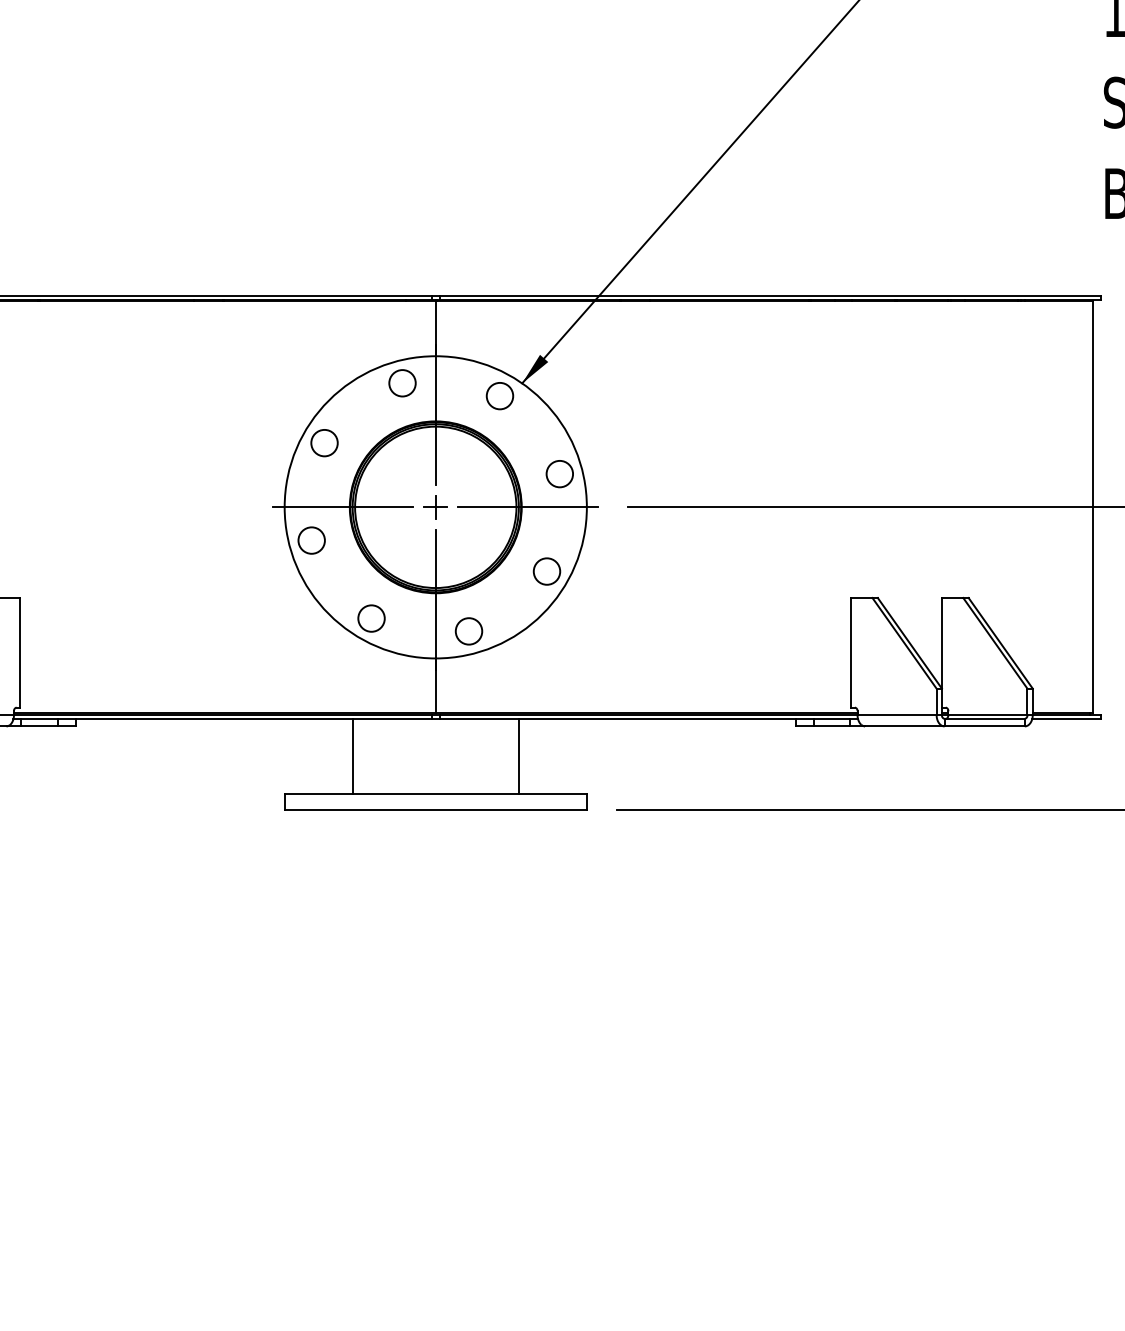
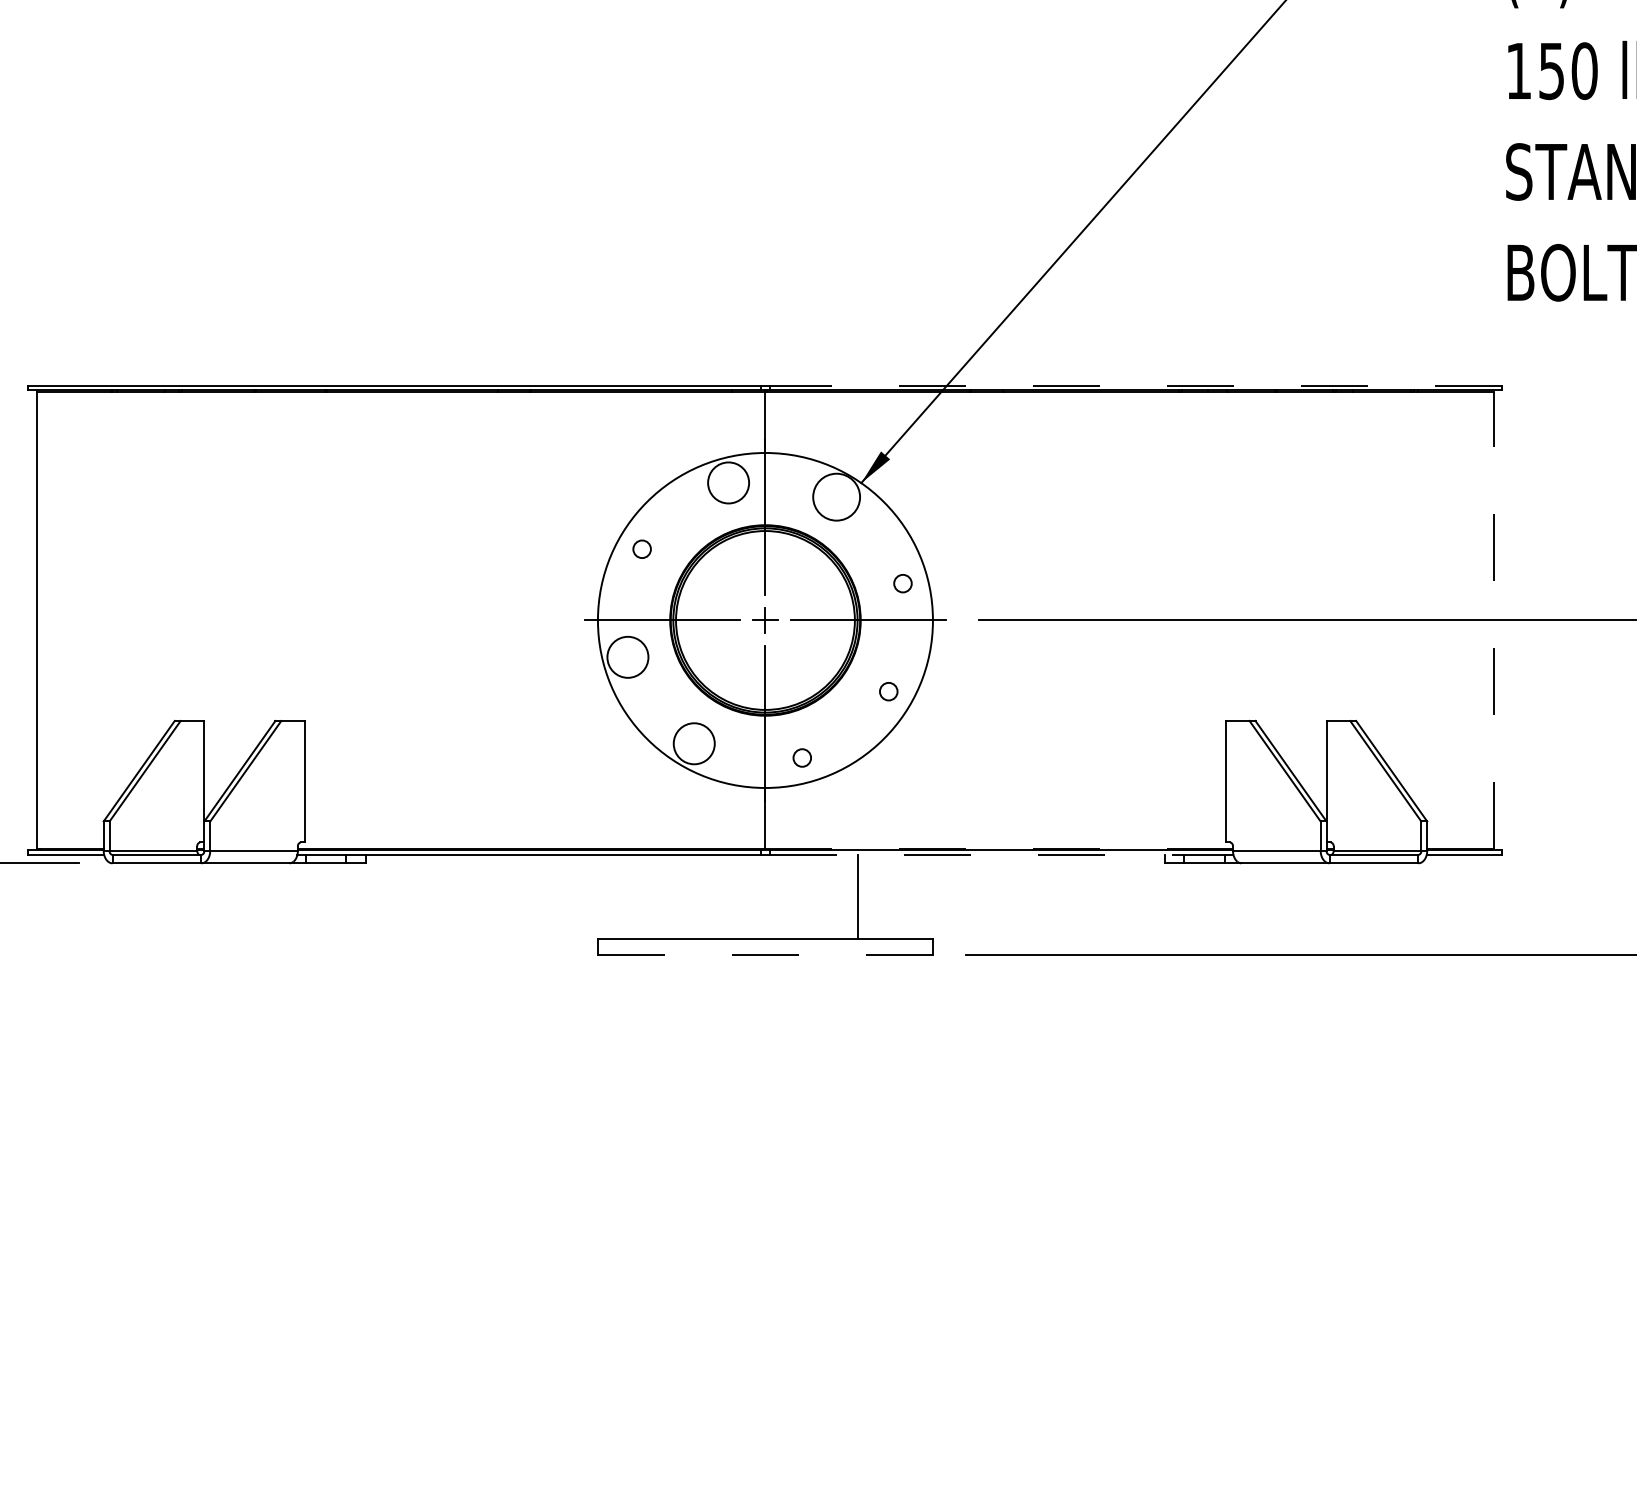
line: (769, 295) -> (1135, 385), solid -> dashed
circle: (402, 382) -> (728, 482), size x1.4
circle: (499, 395) -> (836, 496), size x1.6
circle: (323, 442) -> (641, 548), size x0.6
circle: (559, 473) -> (902, 583), size x0.6
line: (1093, 506) -> (1494, 619), solid -> dashed
circle: (311, 539) -> (627, 656), size x1.4
circle: (546, 571) -> (888, 691), size x0.6
circle: (370, 618) -> (693, 743), size x1.4
circle: (468, 630) -> (801, 757), size x0.6
line: (646, 713) -> (999, 848), solid -> dashed
line: (648, 718) -> (1001, 854), solid -> dashed
line: (352, 756) -> (673, 896), removed
line: (435, 809) -> (765, 955), solid -> dashed

